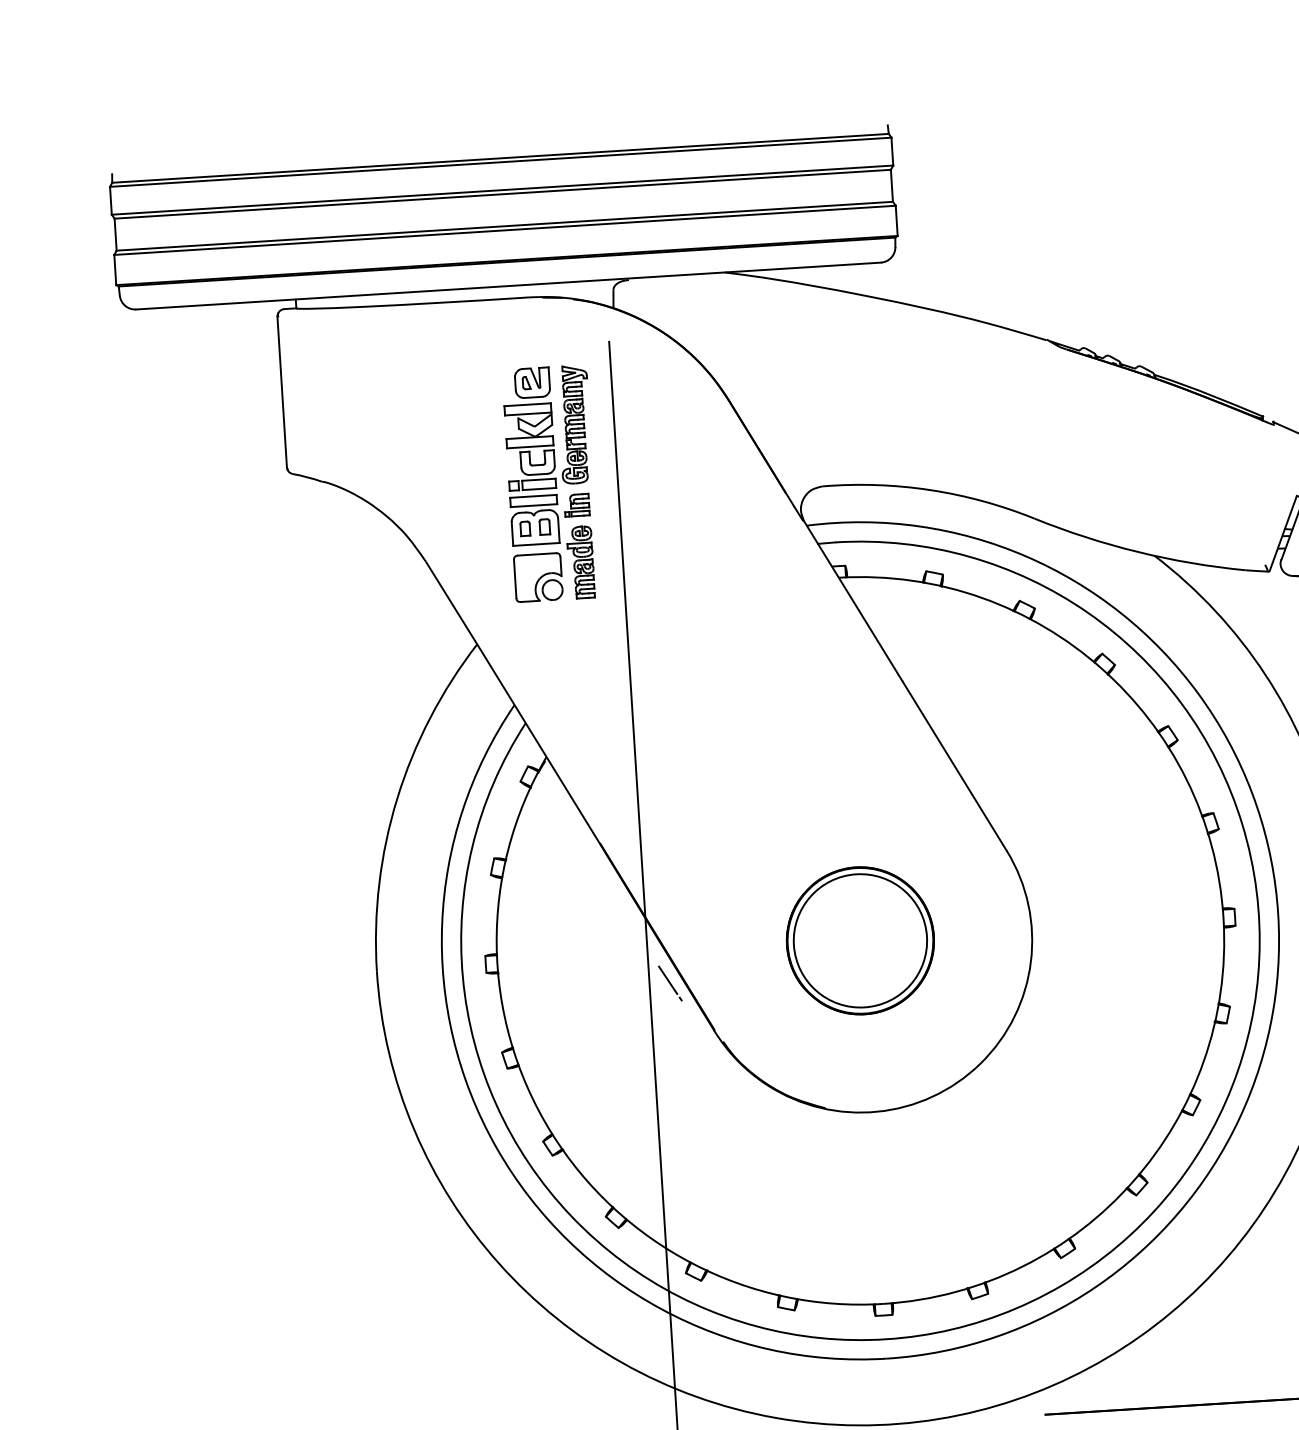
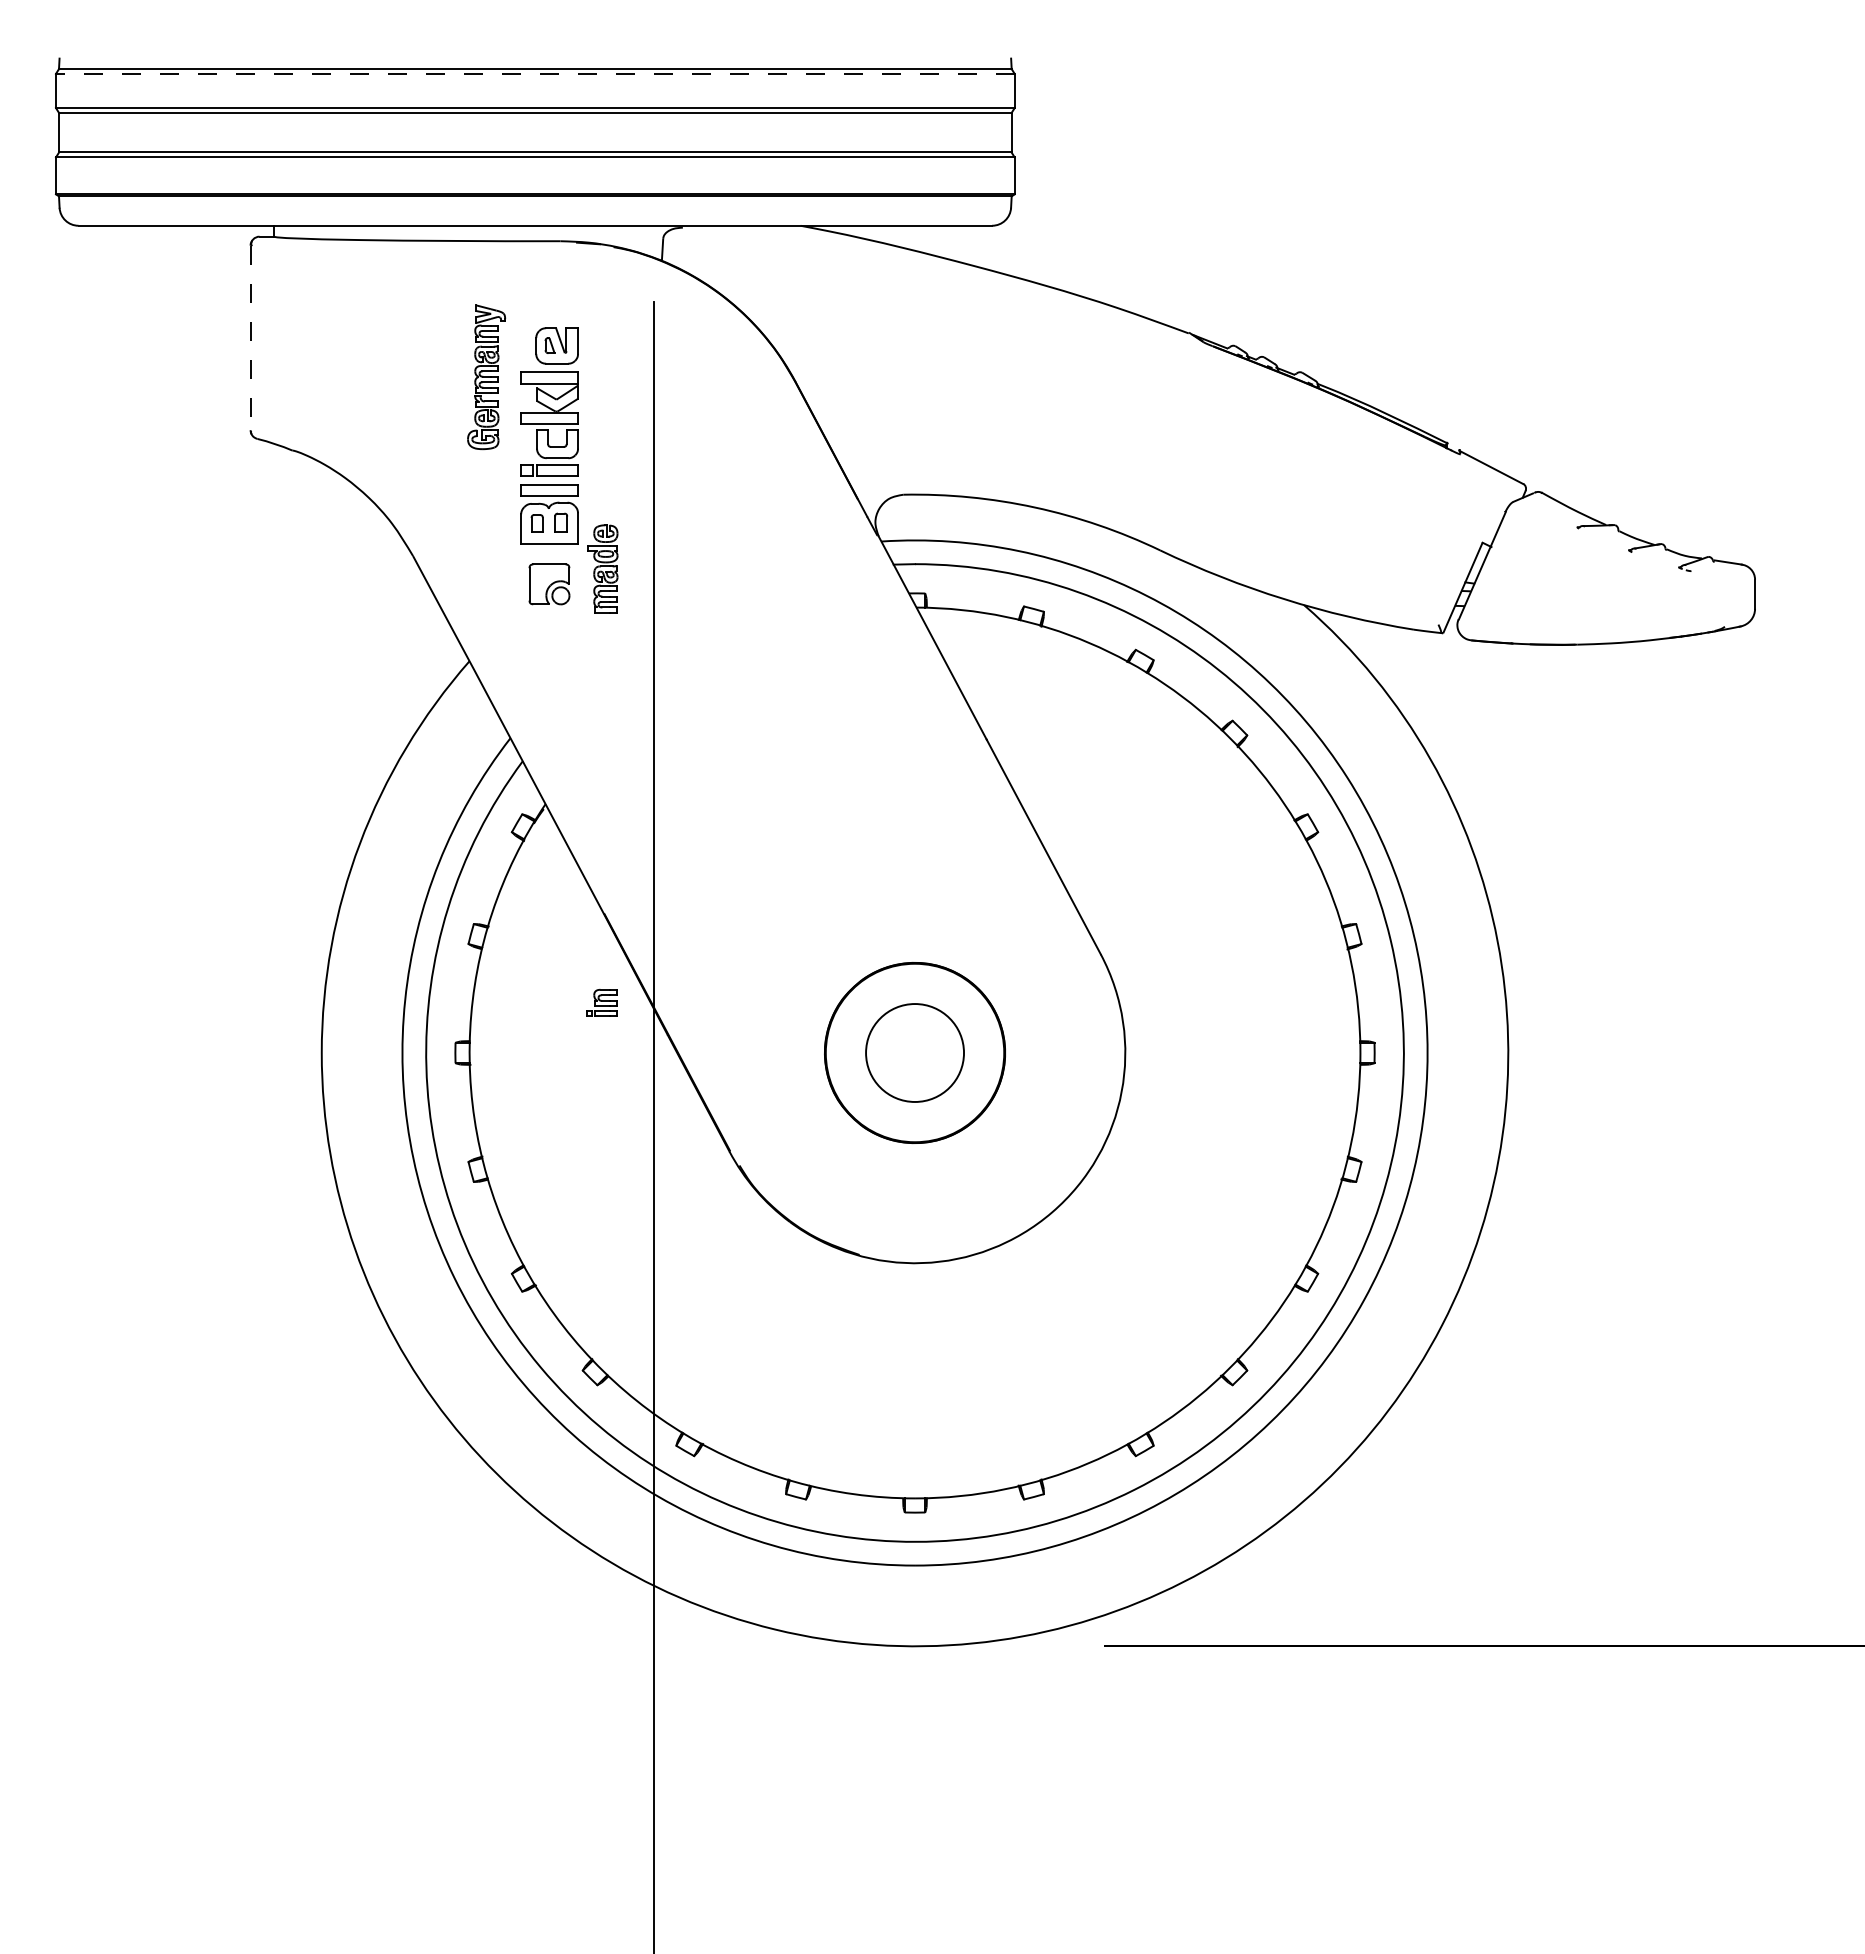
line: (500, 161) -> (534, 73), solid -> dashed
line: (282, 392) -> (250, 338), solid -> dashed
part: (574, 424) -> (486, 377), moved
part: (576, 504) -> (601, 1002), moved
part: (538, 577) -> (549, 584), size x0.7
circle: (859, 940) -> (914, 1052), size x0.6
line: (670, 983) -> (679, 1090), removed

